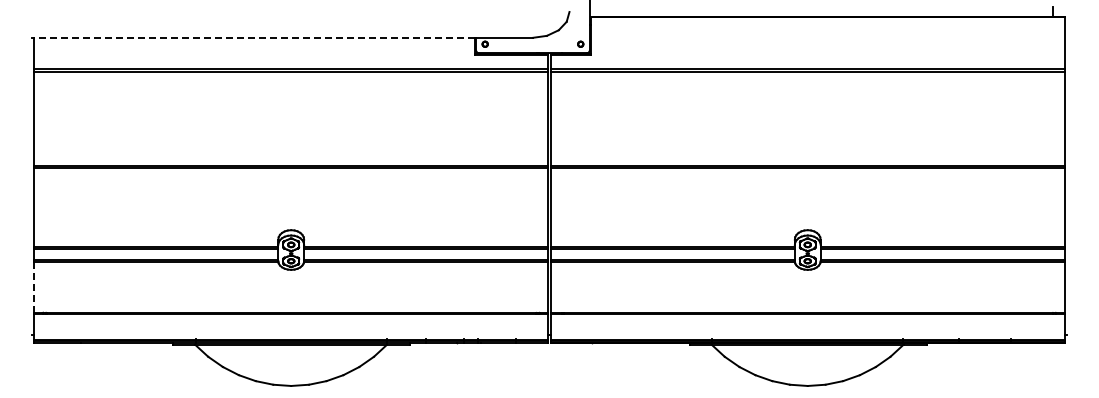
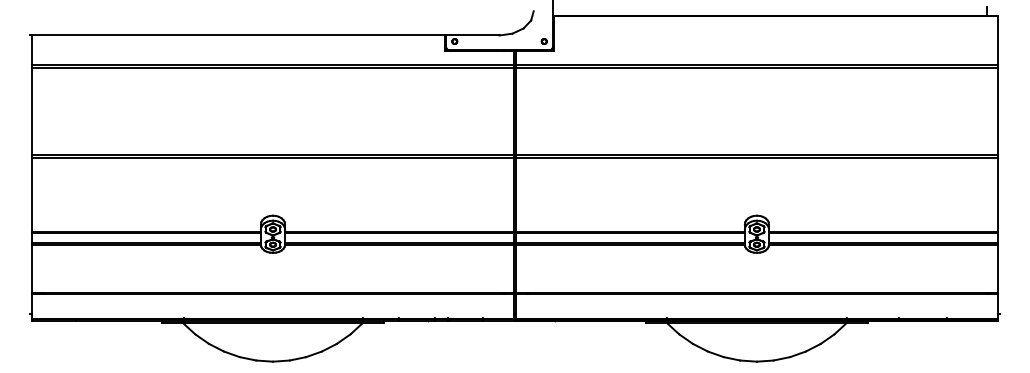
line: (254, 37) -> (238, 35), dashed -> solid
line: (34, 287) -> (32, 269), dashed -> solid

